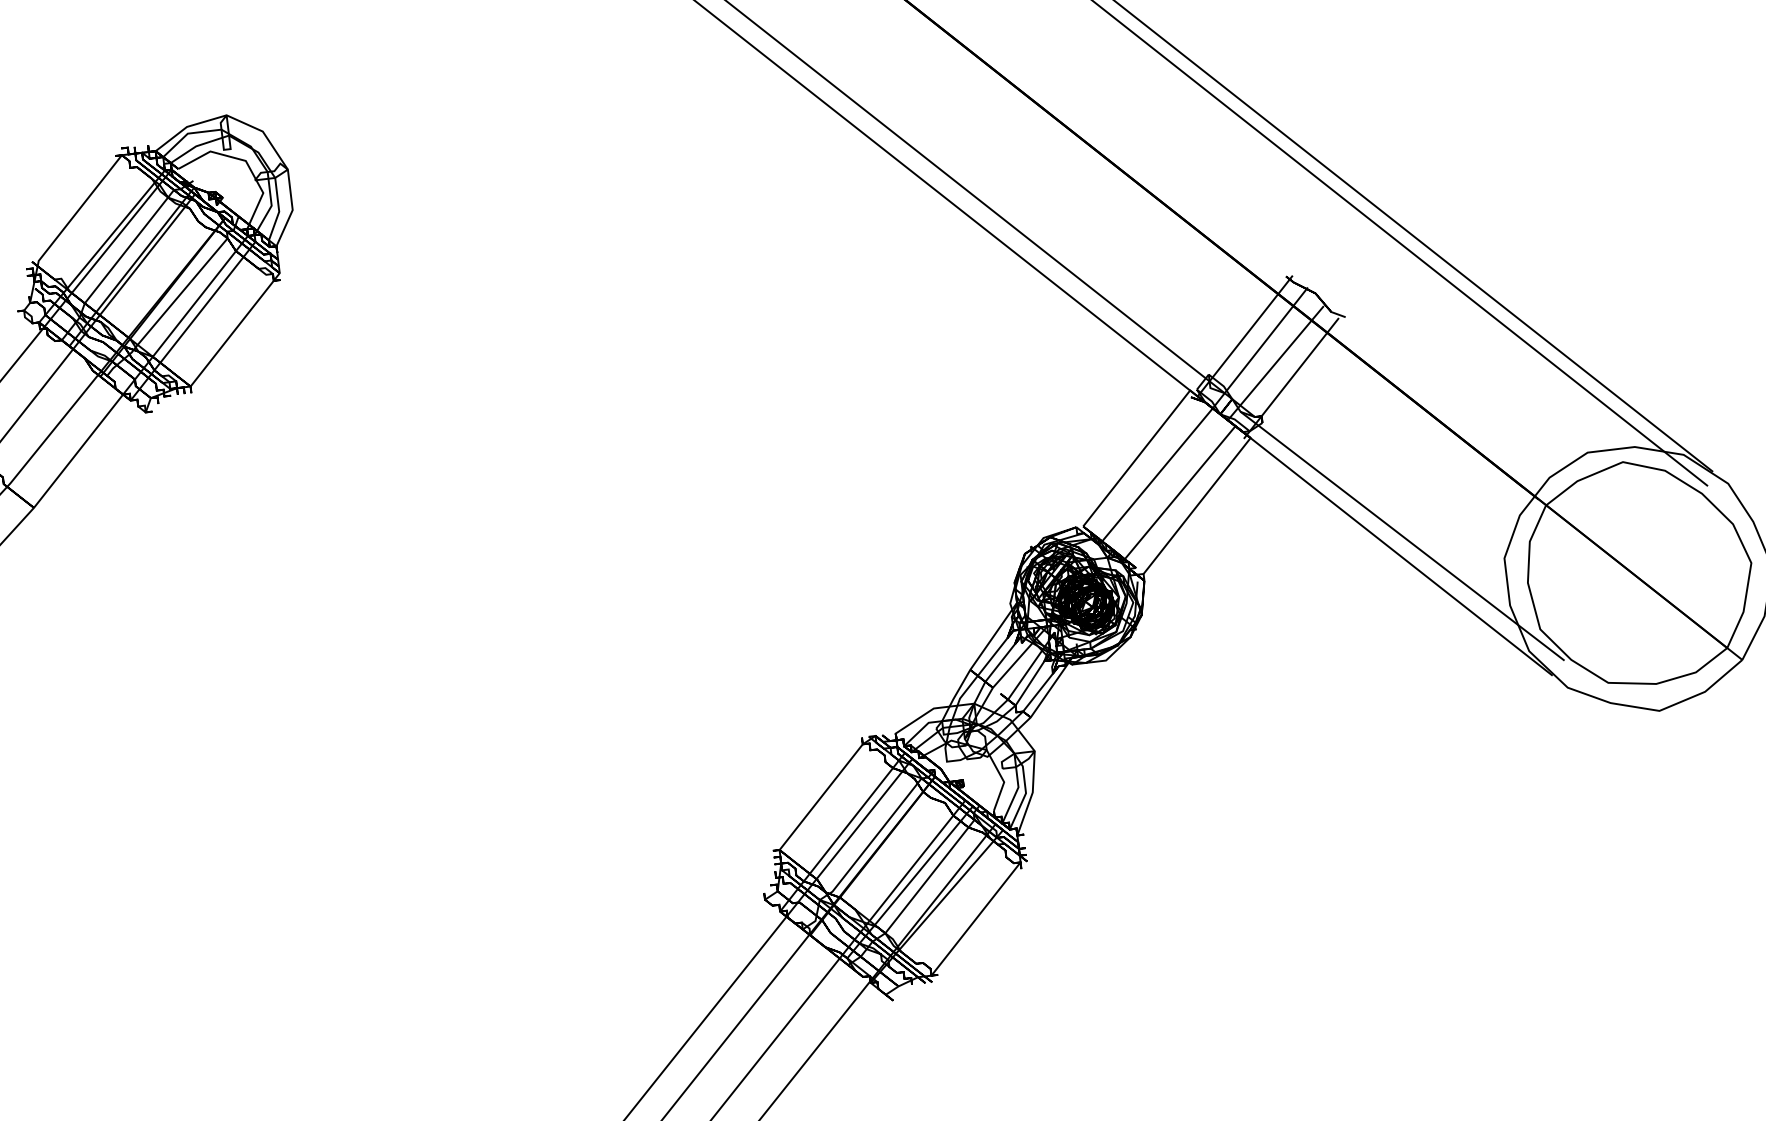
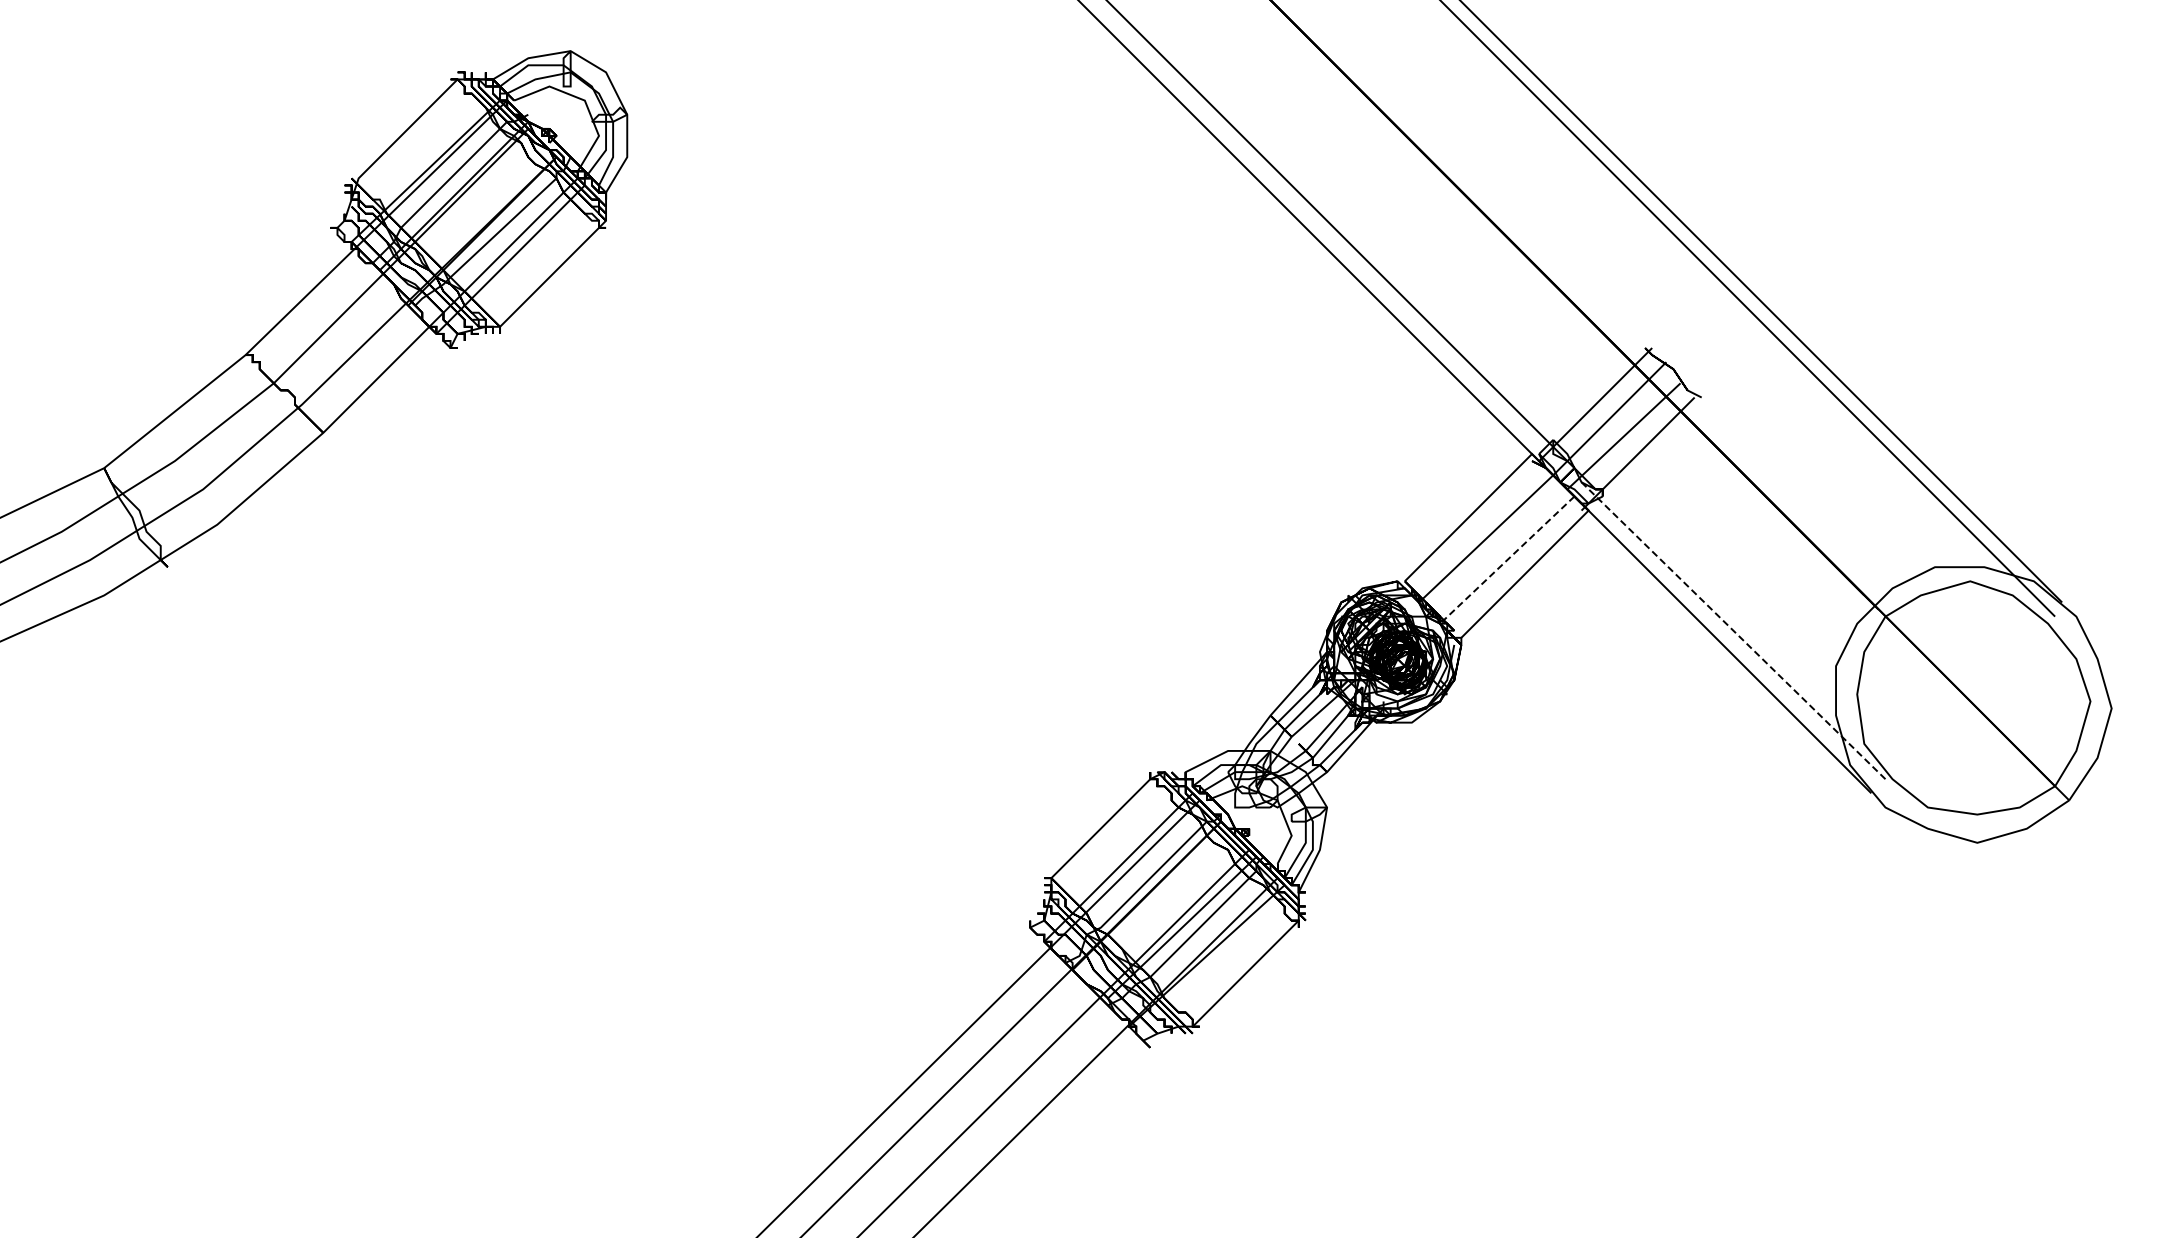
line: (1177, 495) -> (1506, 560), solid -> dashed
line: (1402, 536) -> (1733, 630), solid -> dashed

